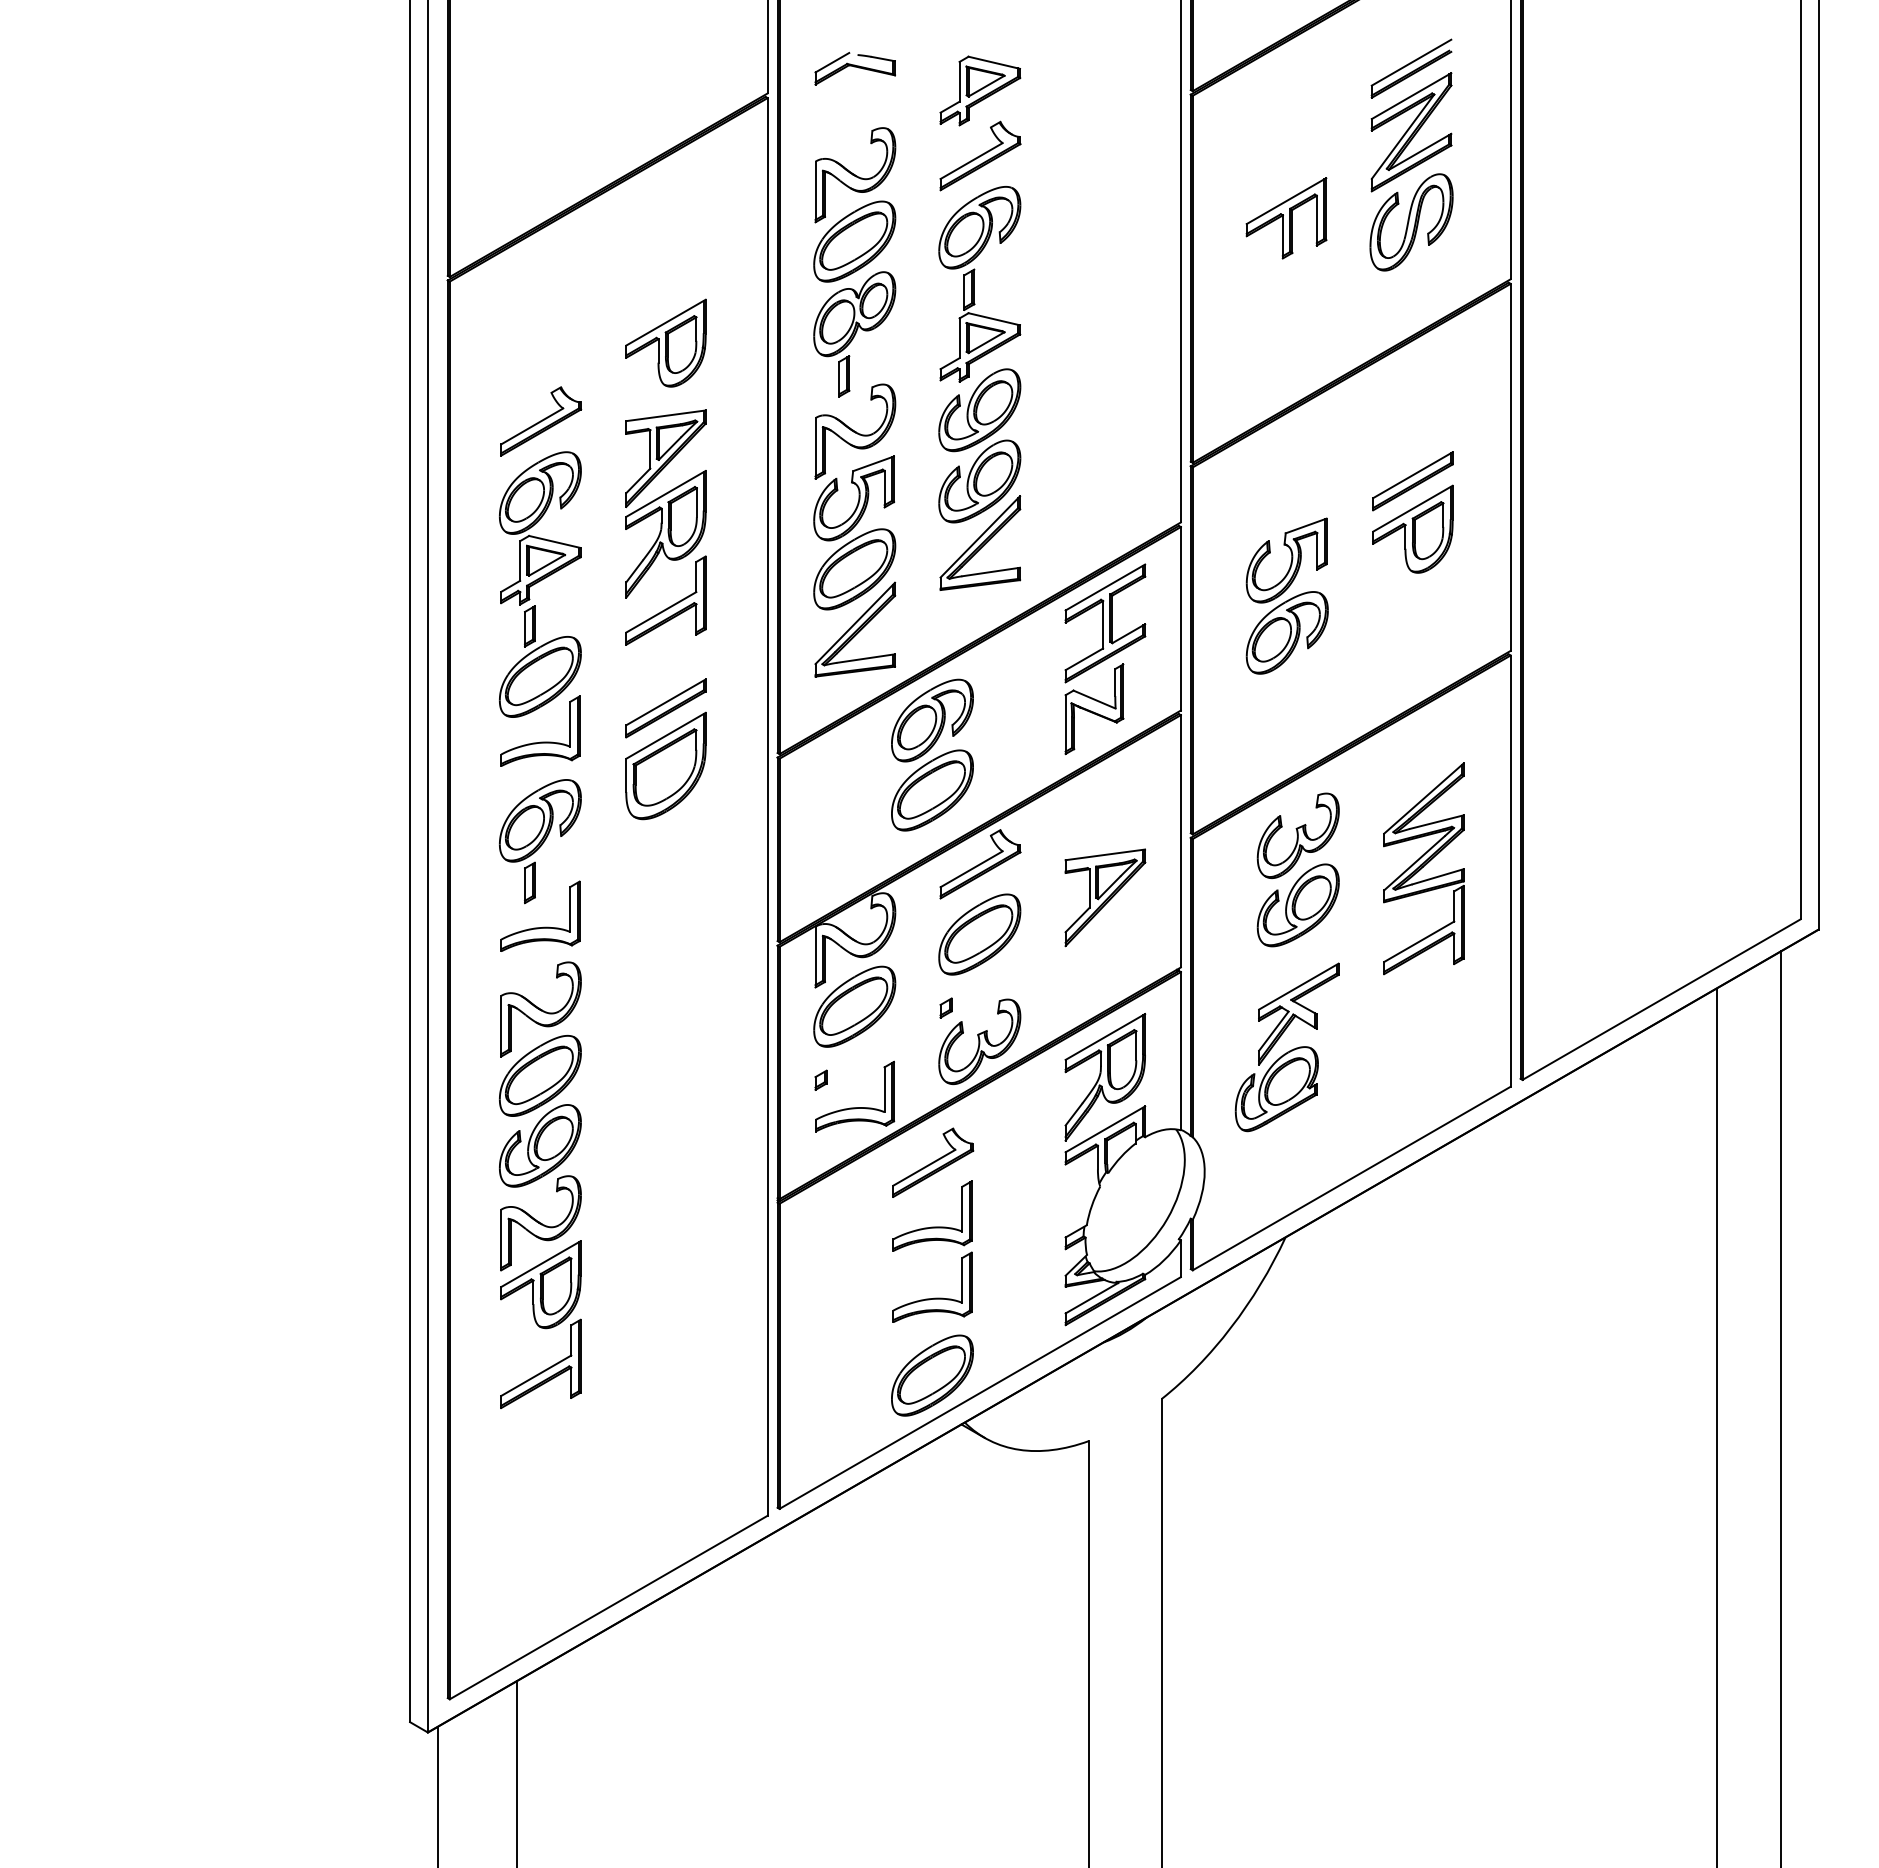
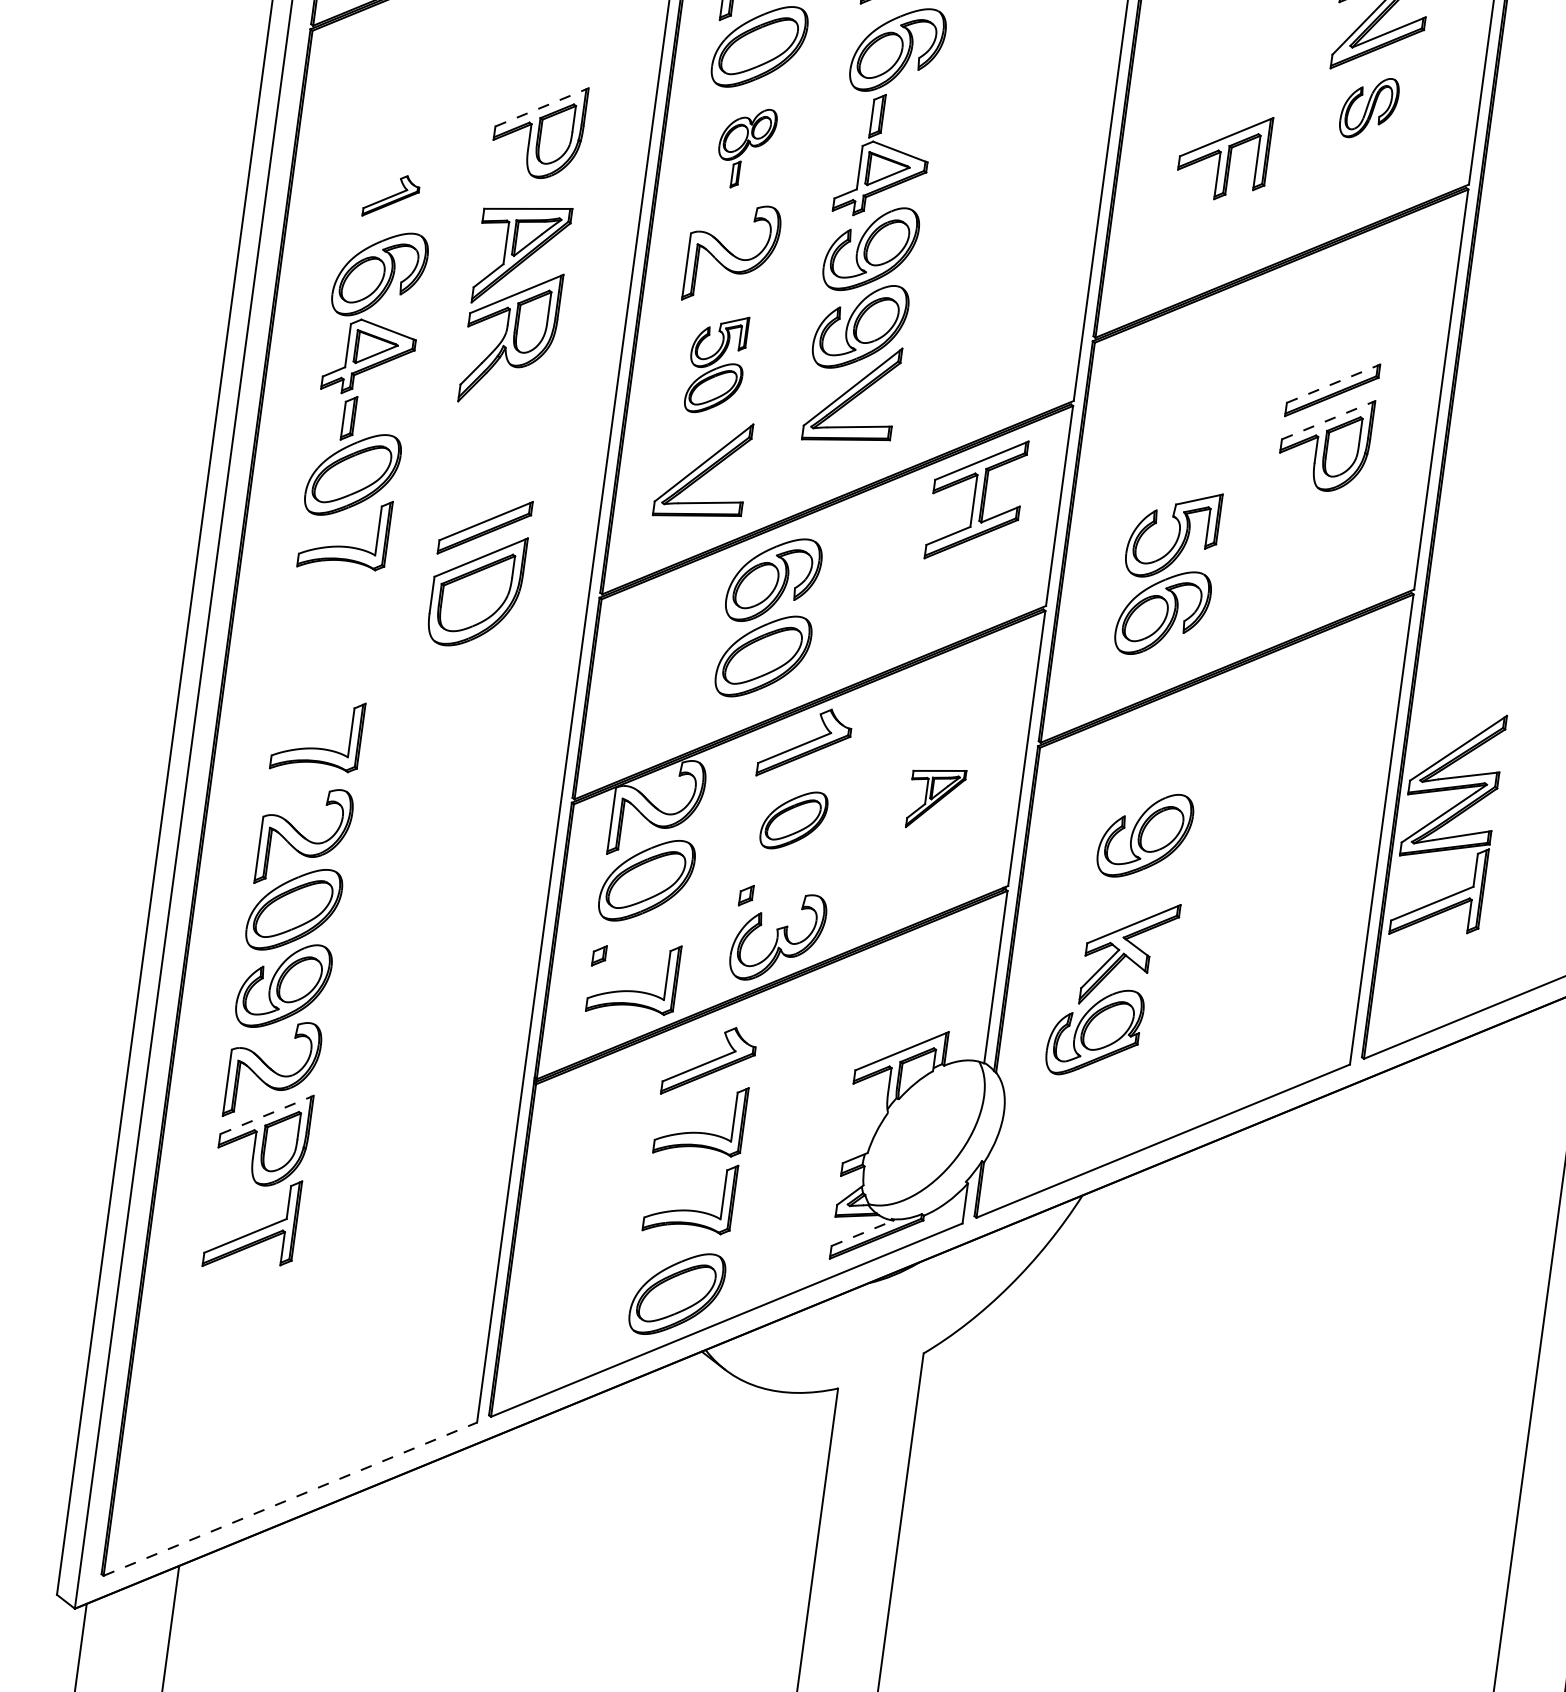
part: (1286, 218) -> (1224, 156), moved
part: (1411, 222) -> (1369, 108), size x0.6
line: (665, 322) -> (541, 107), solid -> dashed
part: (854, 334) -> (745, 148), size x0.6
part: (541, 421) -> (391, 196), size x0.6
line: (1412, 475) -> (1333, 383), solid -> dashed
line: (1412, 508) -> (1328, 419), solid -> dashed
part: (854, 532) -> (716, 363), size x0.6
part: (1286, 595) -> (1167, 572), moved
part: (669, 606) -> (504, 417), removed
part: (1094, 709) -> (952, 592), removed
part: (1297, 835) -> (1154, 759), removed
part: (540, 841) -> (328, 654), removed
part: (1423, 868) -> (1447, 824), moved
part: (1105, 897) -> (936, 798), size x0.6
part: (979, 934) -> (793, 820), size x0.7
part: (1105, 1077) -> (909, 994), removed
line: (540, 1264) -> (266, 1115), solid -> dashed
line: (1092, 1297) -> (863, 1232), solid -> dashed
line: (608, 1607) -> (290, 1499), solid -> dashed

